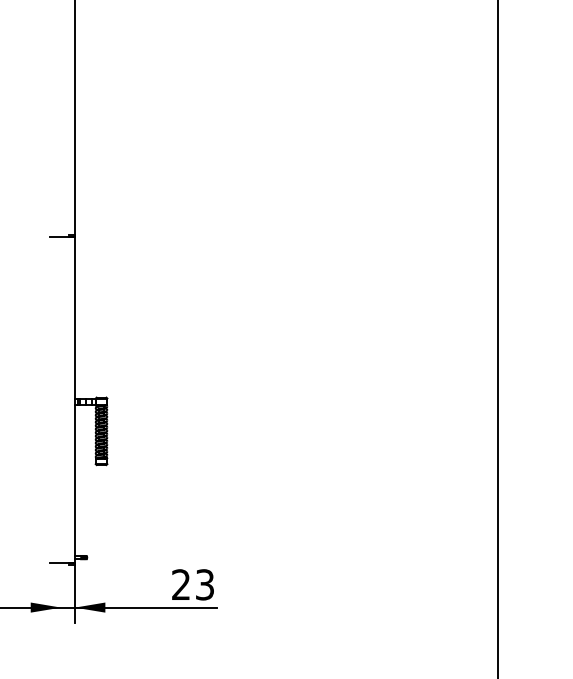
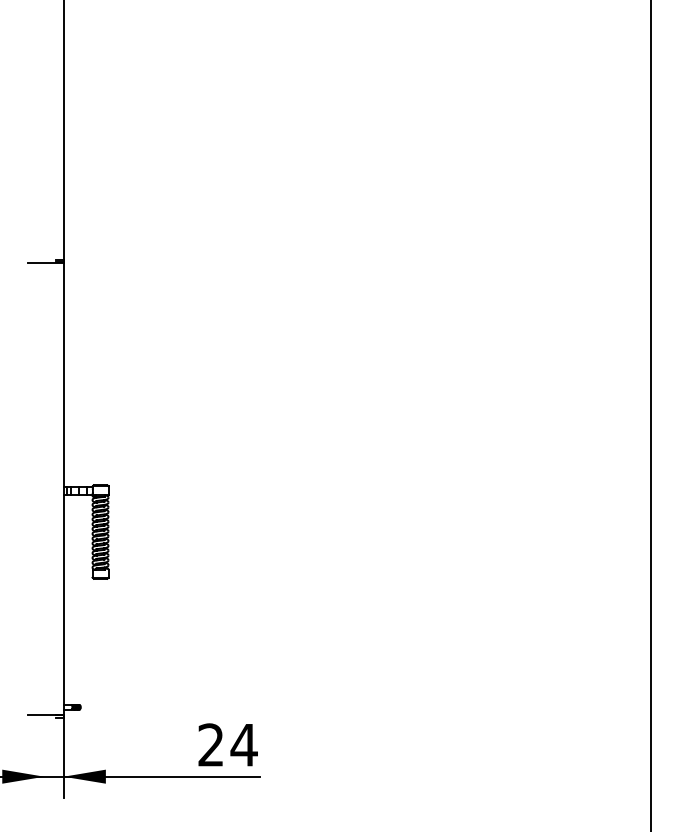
text: (204, 584) -> (243, 744), 23 -> 24

